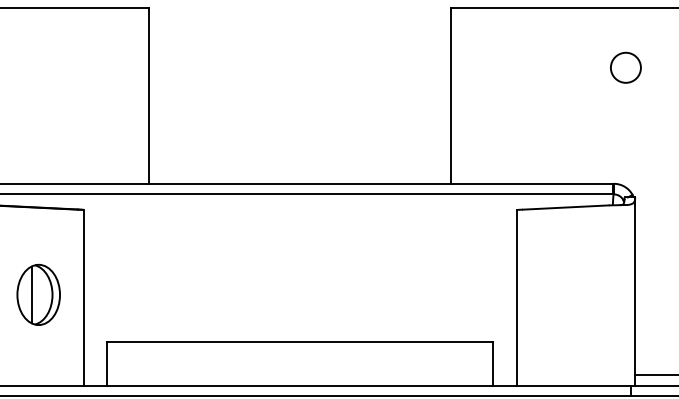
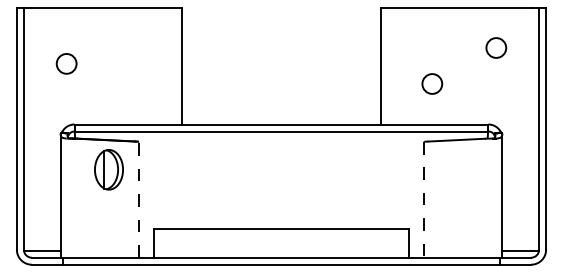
circle: (529, 121) -> (432, 83), added
part: (37, 294) -> (108, 169), moved
line: (83, 297) -> (138, 199), solid -> dashed
line: (517, 297) -> (424, 199), solid -> dashed

